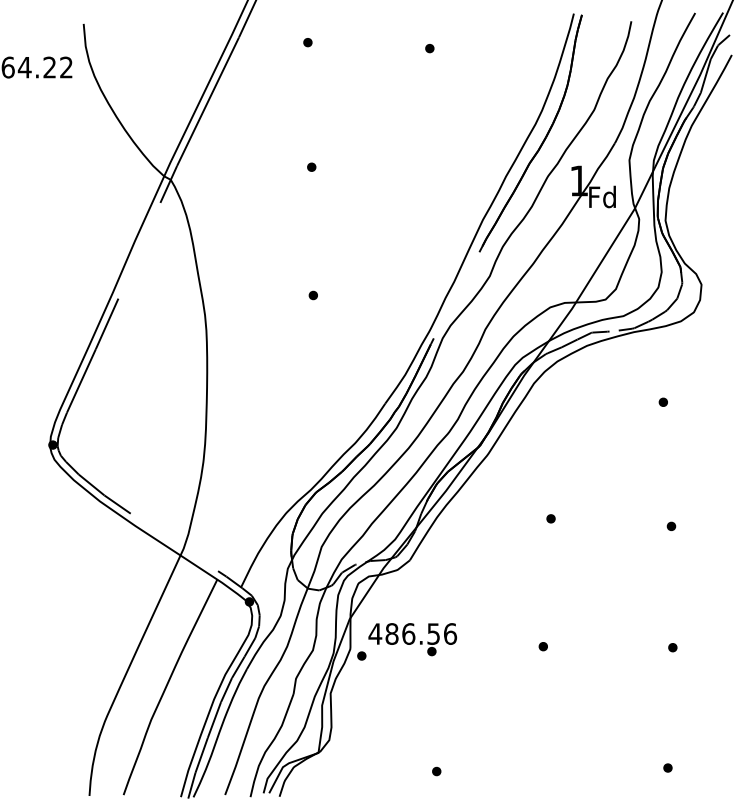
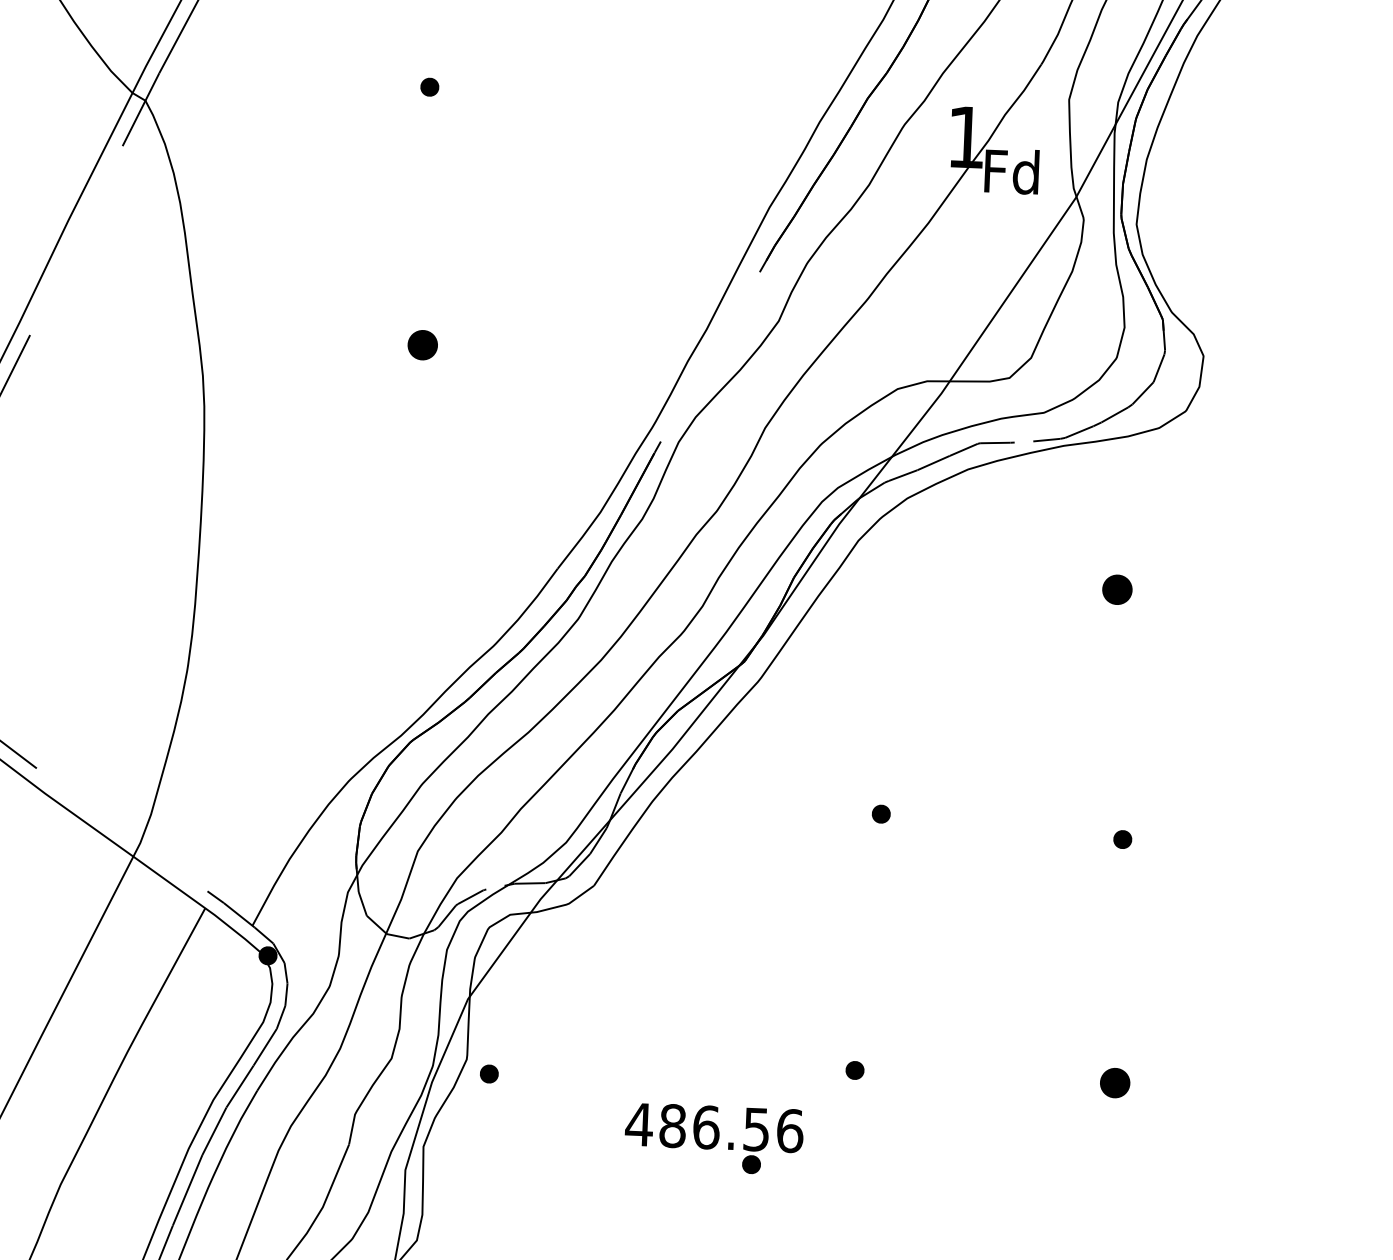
part: (312, 295) -> (420, 345), size x1.6
part: (662, 401) -> (1115, 587), size x1.6
text: (412, 639) -> (713, 1138), moved
part: (672, 647) -> (1114, 1083), size x1.6

